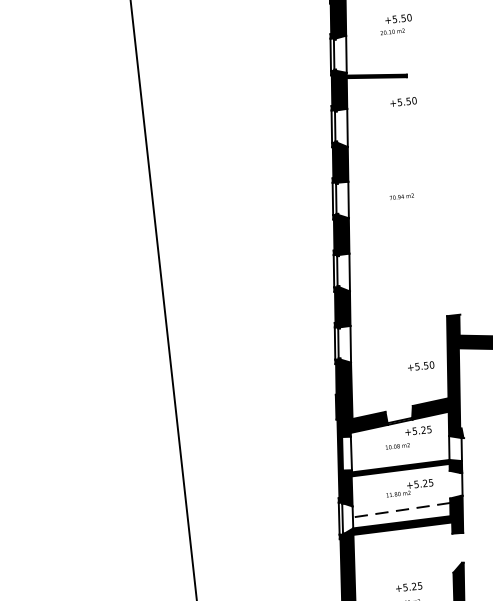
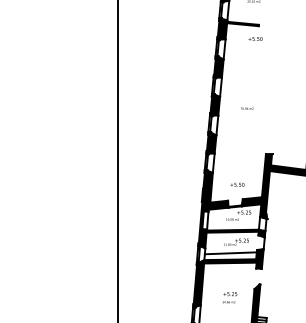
text: (402, 196) -> (247, 108), moved
text: (421, 365) -> (237, 184), moved
line: (400, 510) -> (230, 253), dashed -> solid

